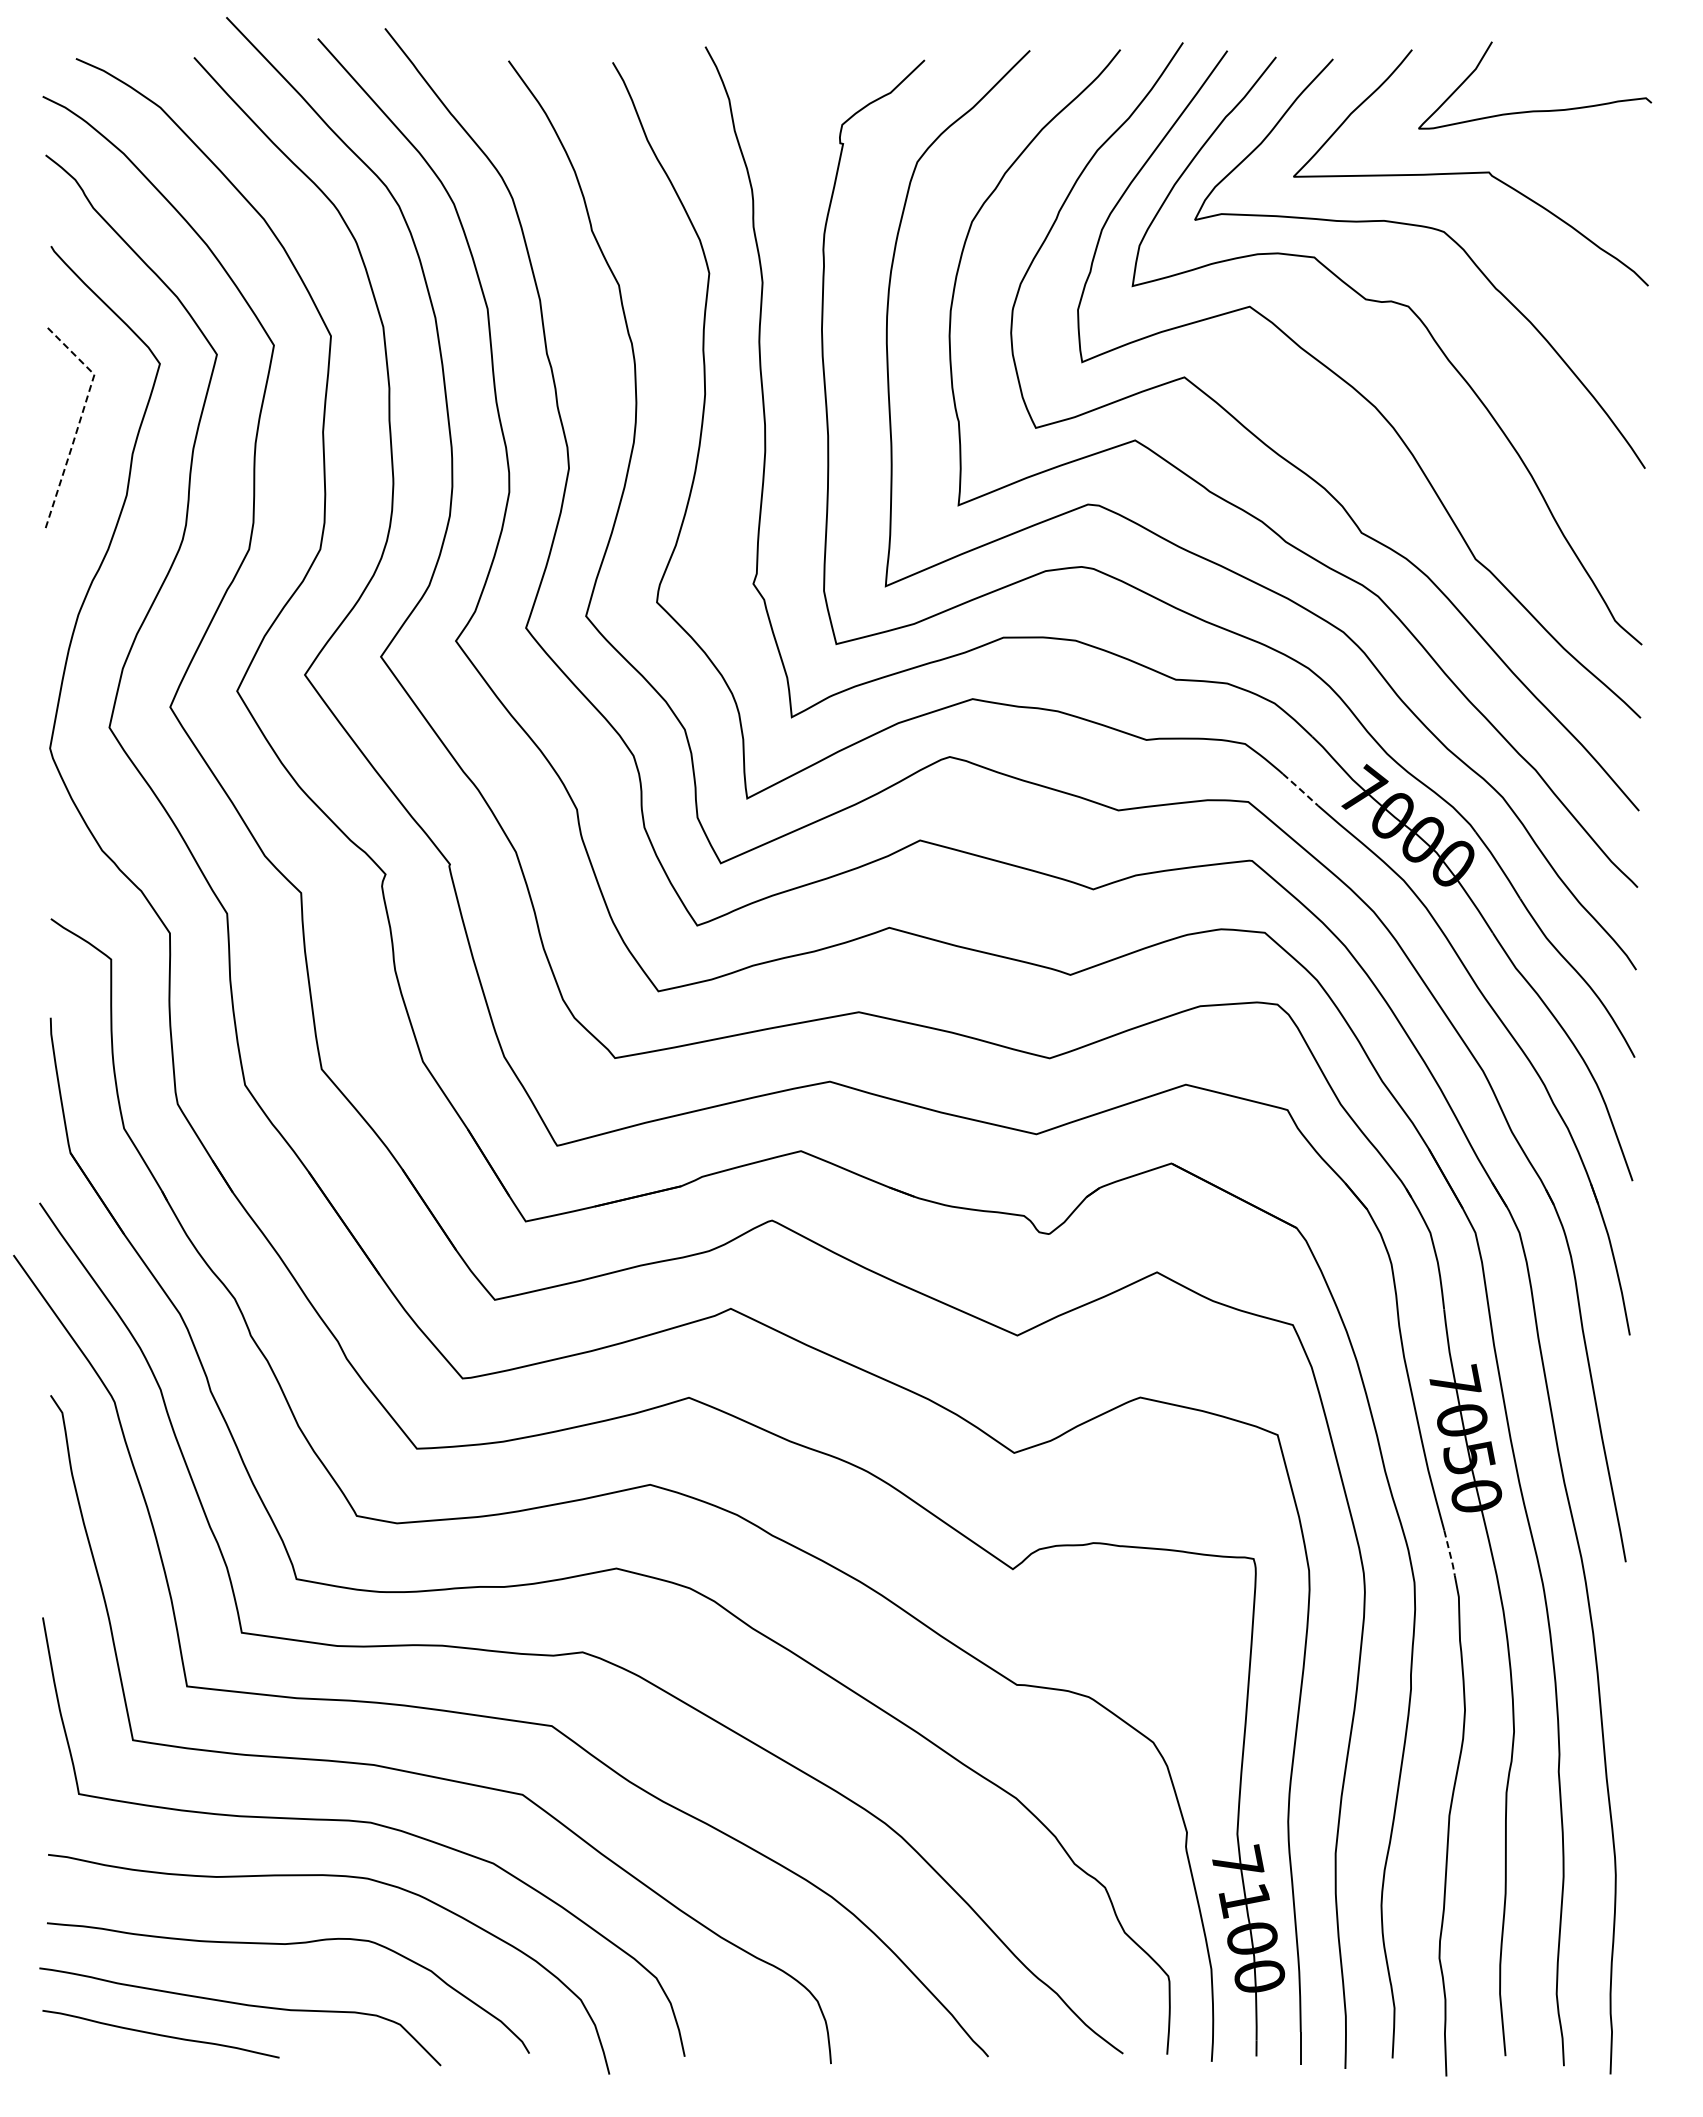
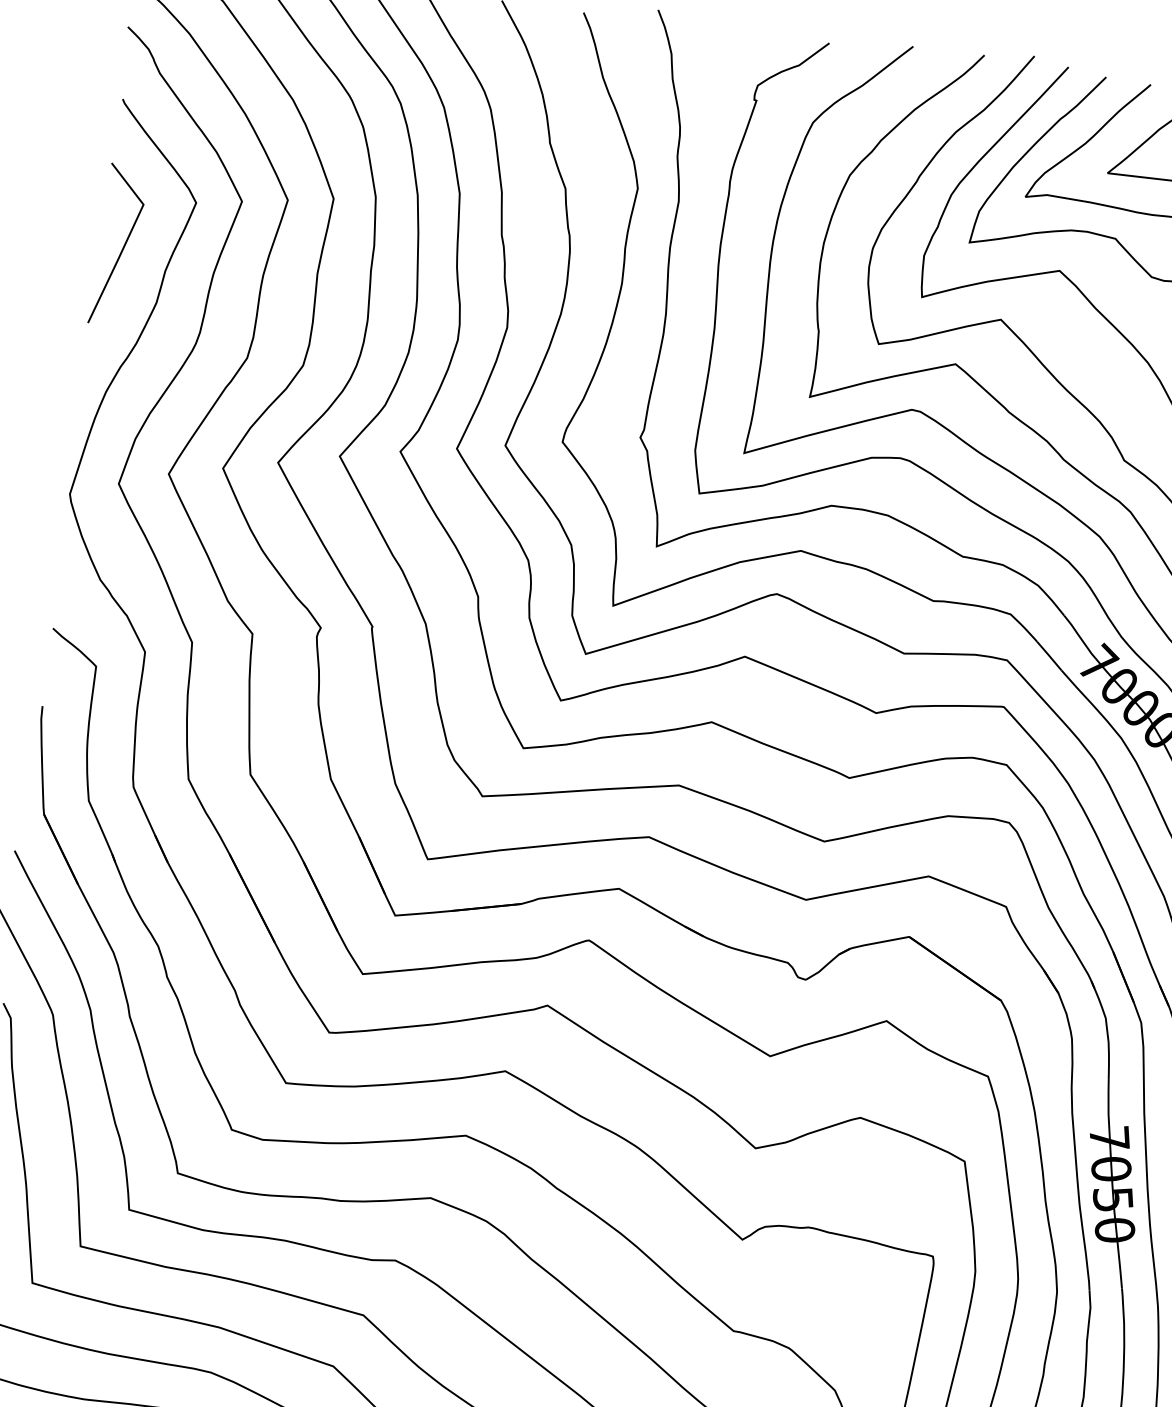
line: (79, 422) -> (126, 240), dashed -> solid
line: (1300, 789) -> (1049, 655), dashed -> solid
line: (1449, 1553) -> (1087, 1272), dashed -> solid

